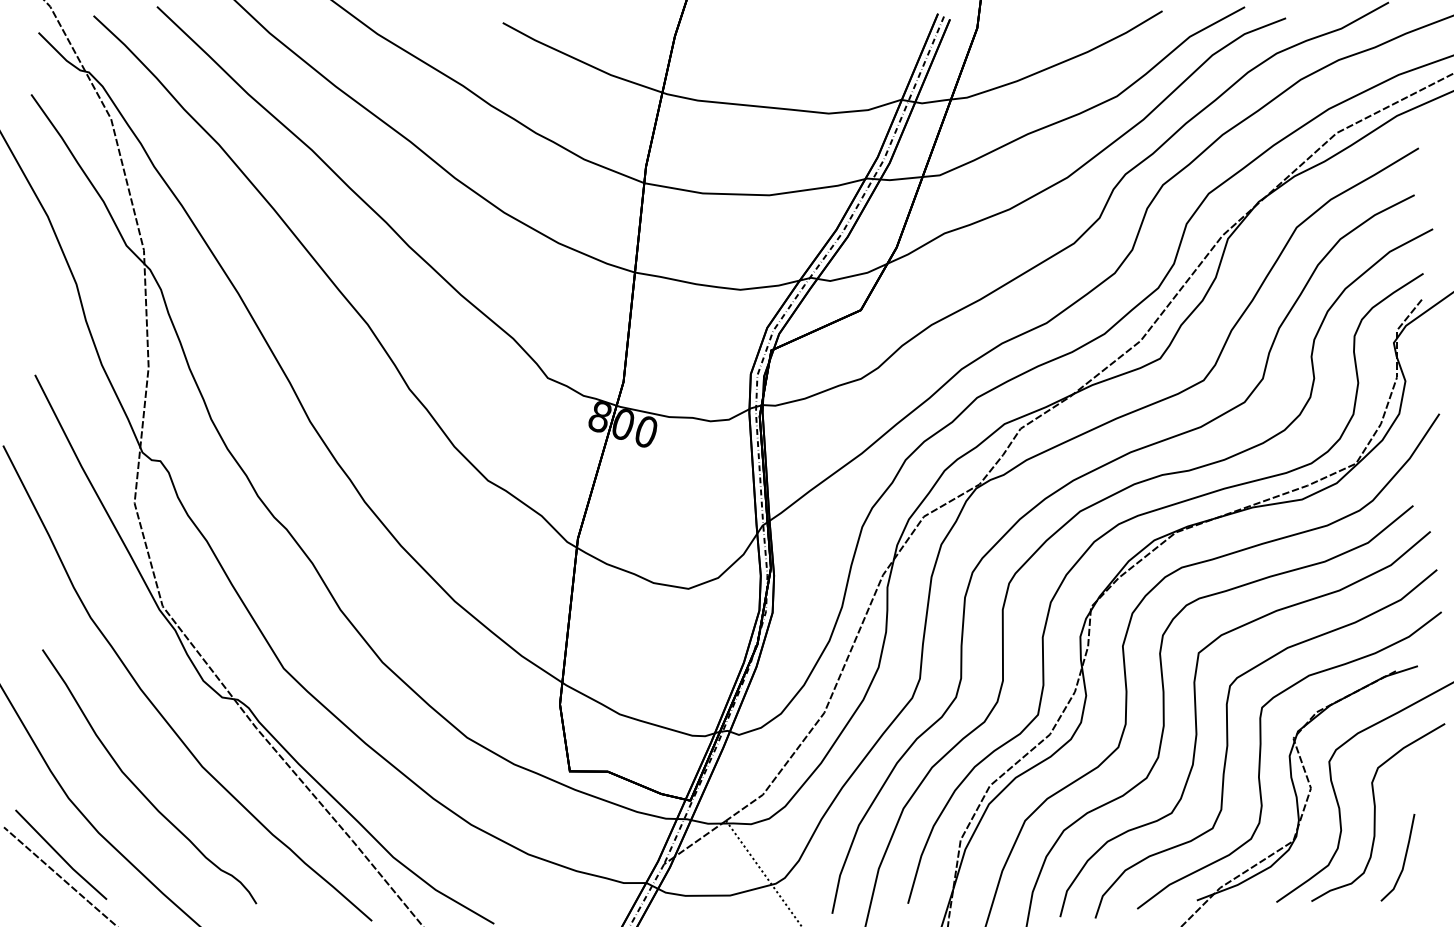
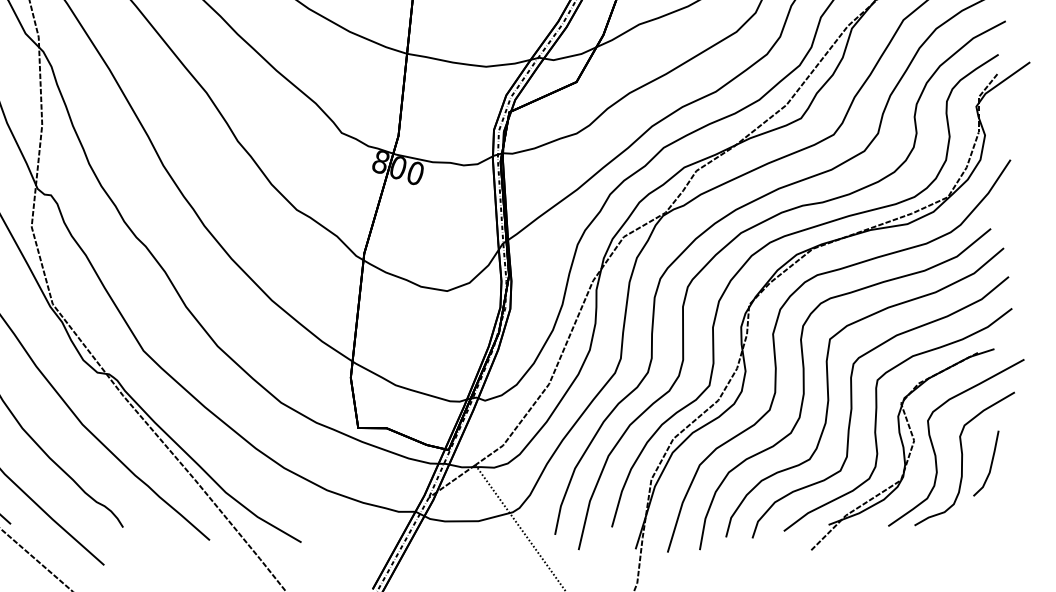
line: (1403, 860) -> (990, 465), moved

